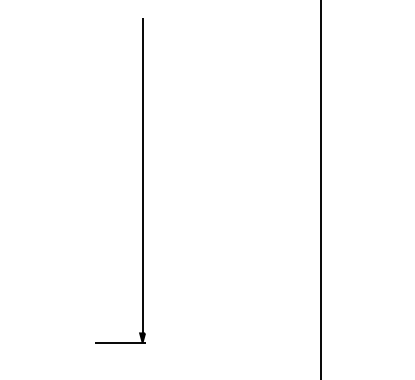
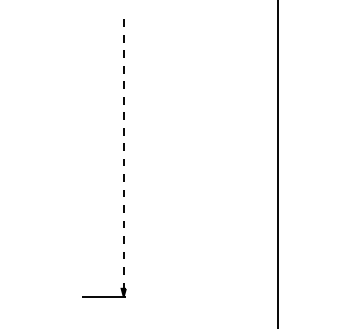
line: (142, 176) -> (123, 152), solid -> dashed

